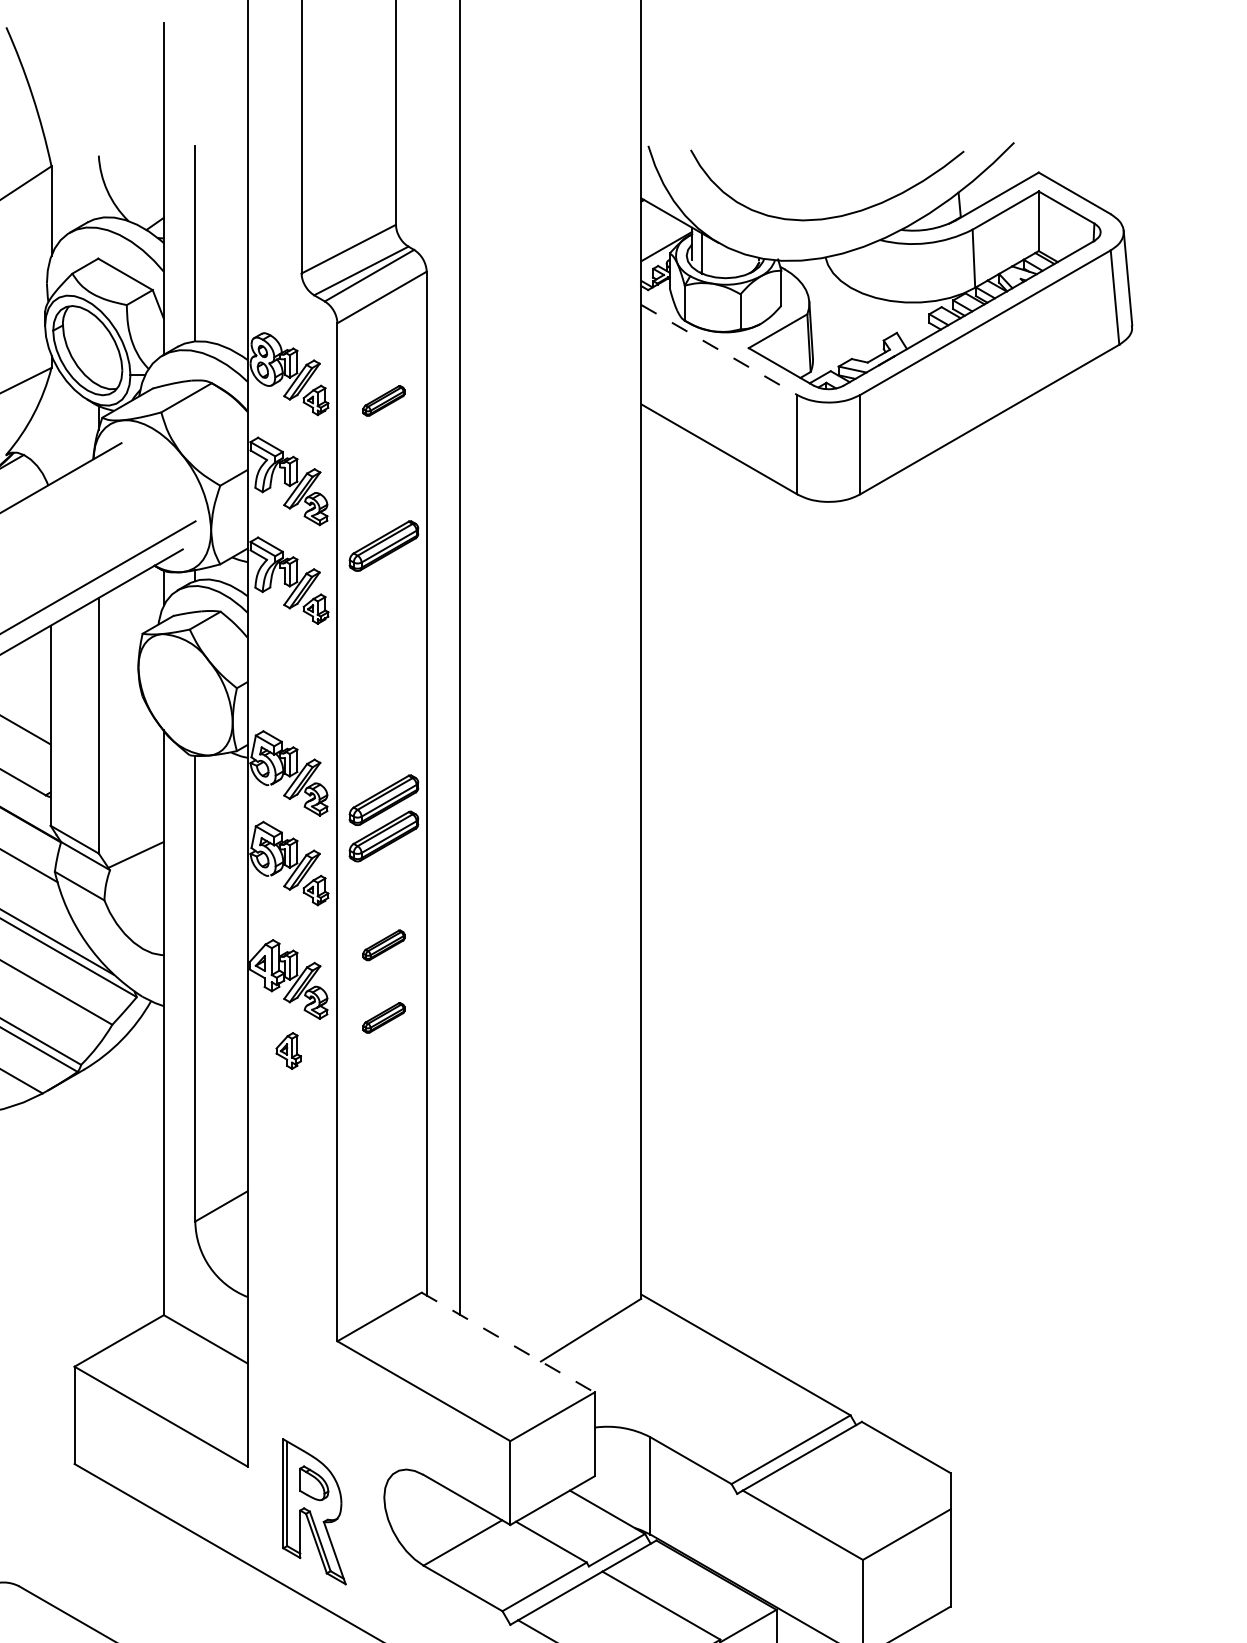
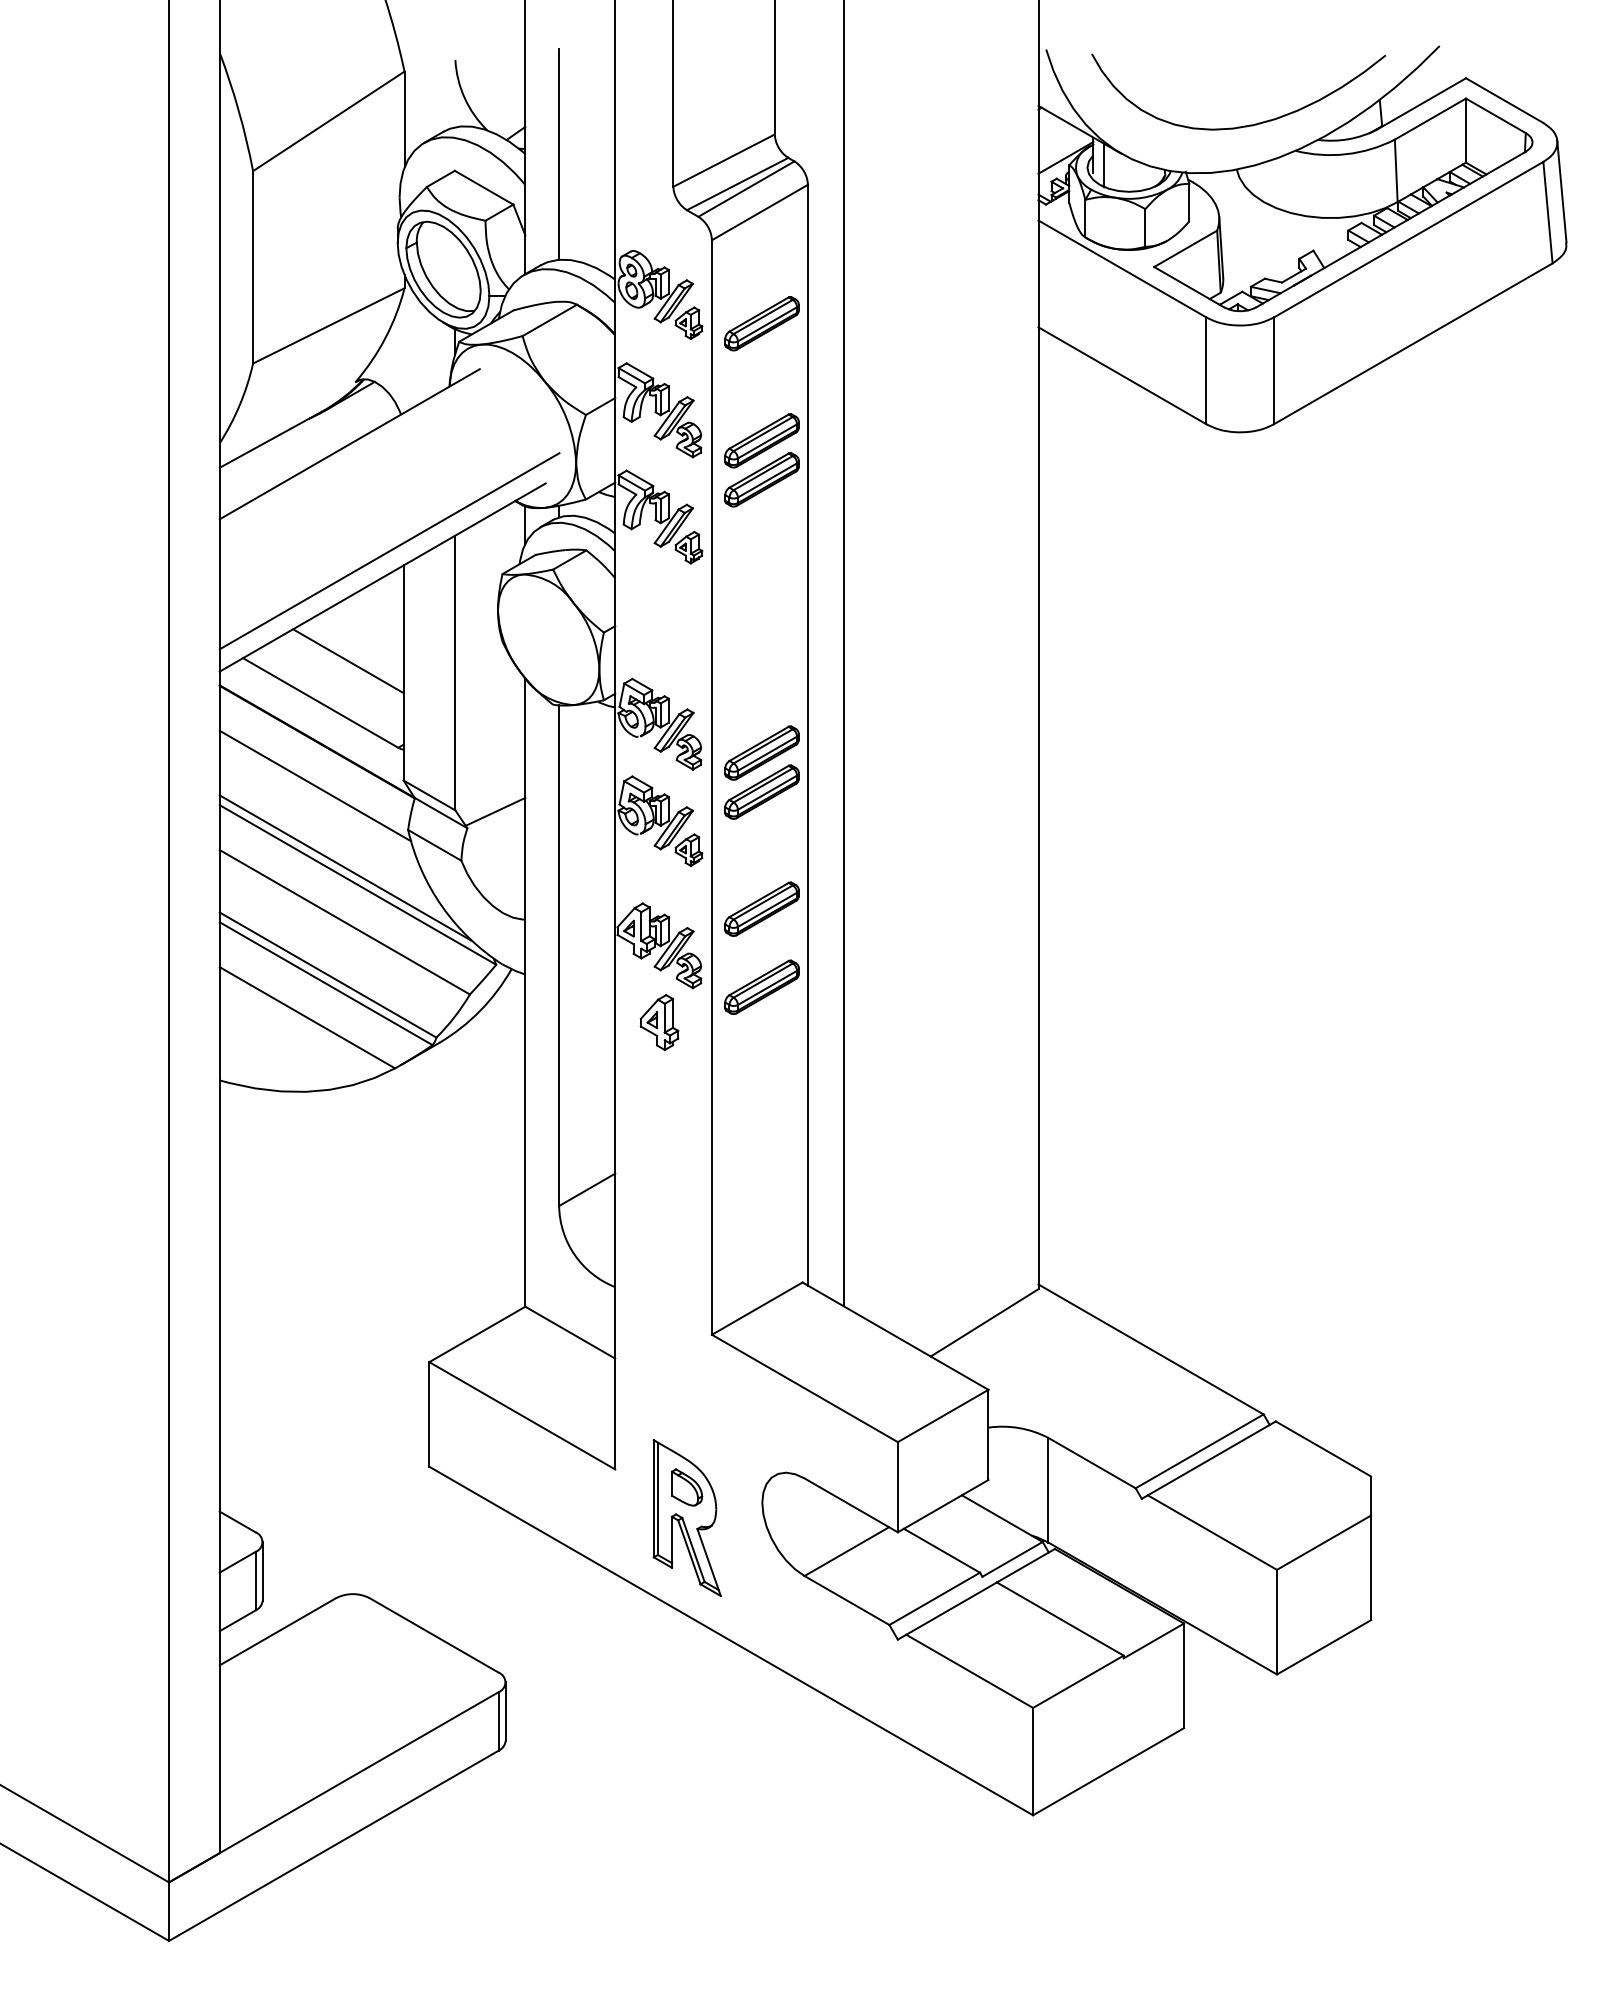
line: (719, 349) -> (1122, 268), dashed -> solid
part: (383, 400) -> (761, 323), size x1.67
part: (383, 509) -> (761, 440), added
part: (383, 944) -> (761, 908), size x1.67
part: (383, 1017) -> (761, 986), size x1.67
part: (288, 1050) -> (659, 1022), size x1.43
line: (508, 1342) -> (895, 1336), dashed -> solid

